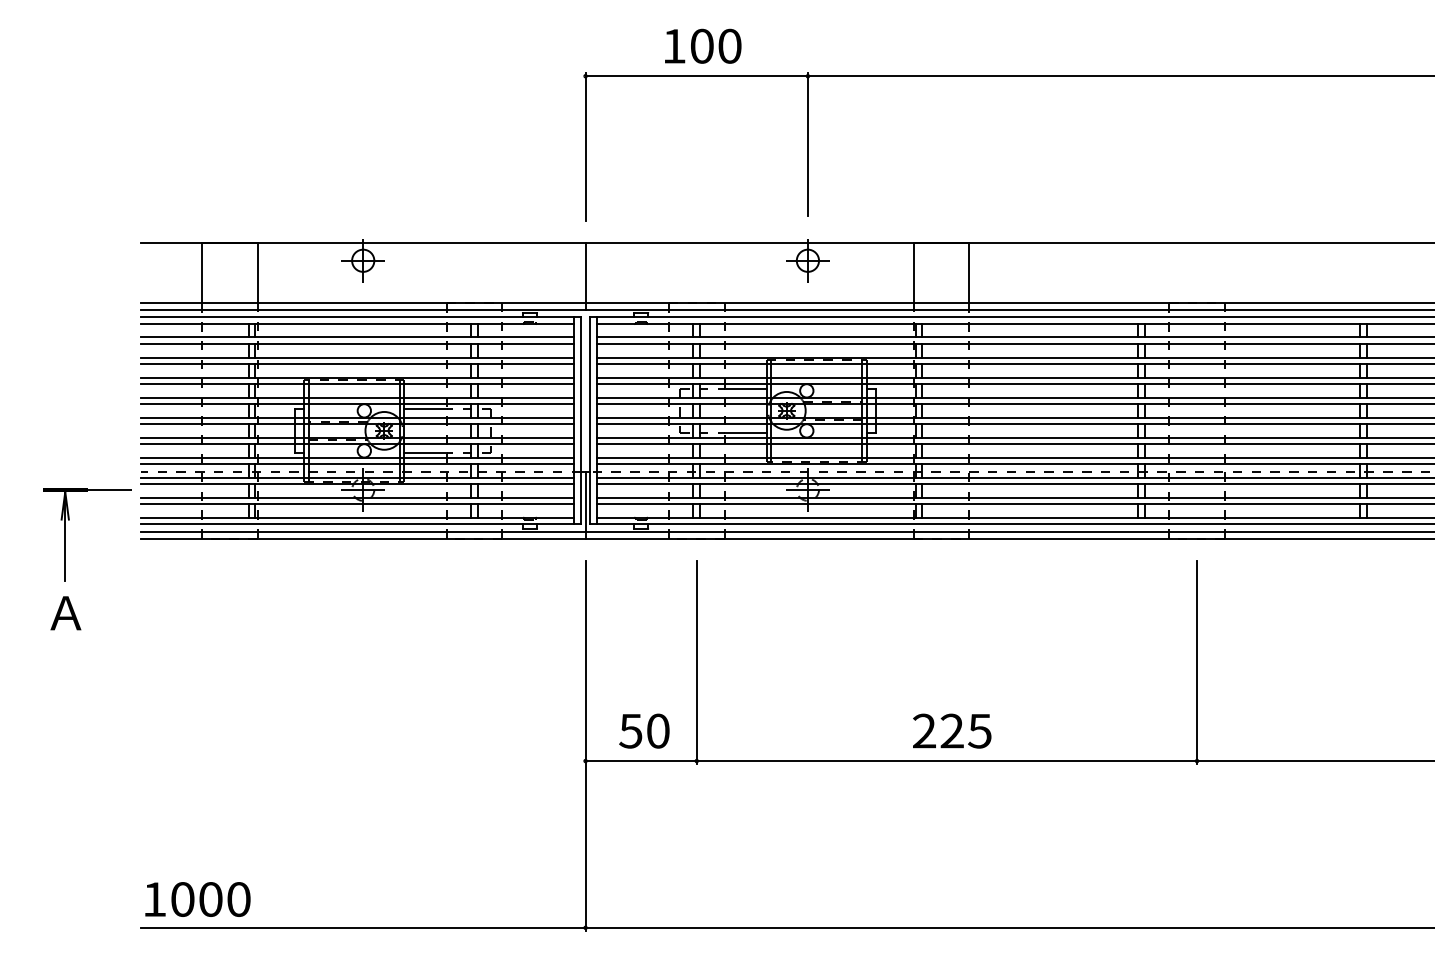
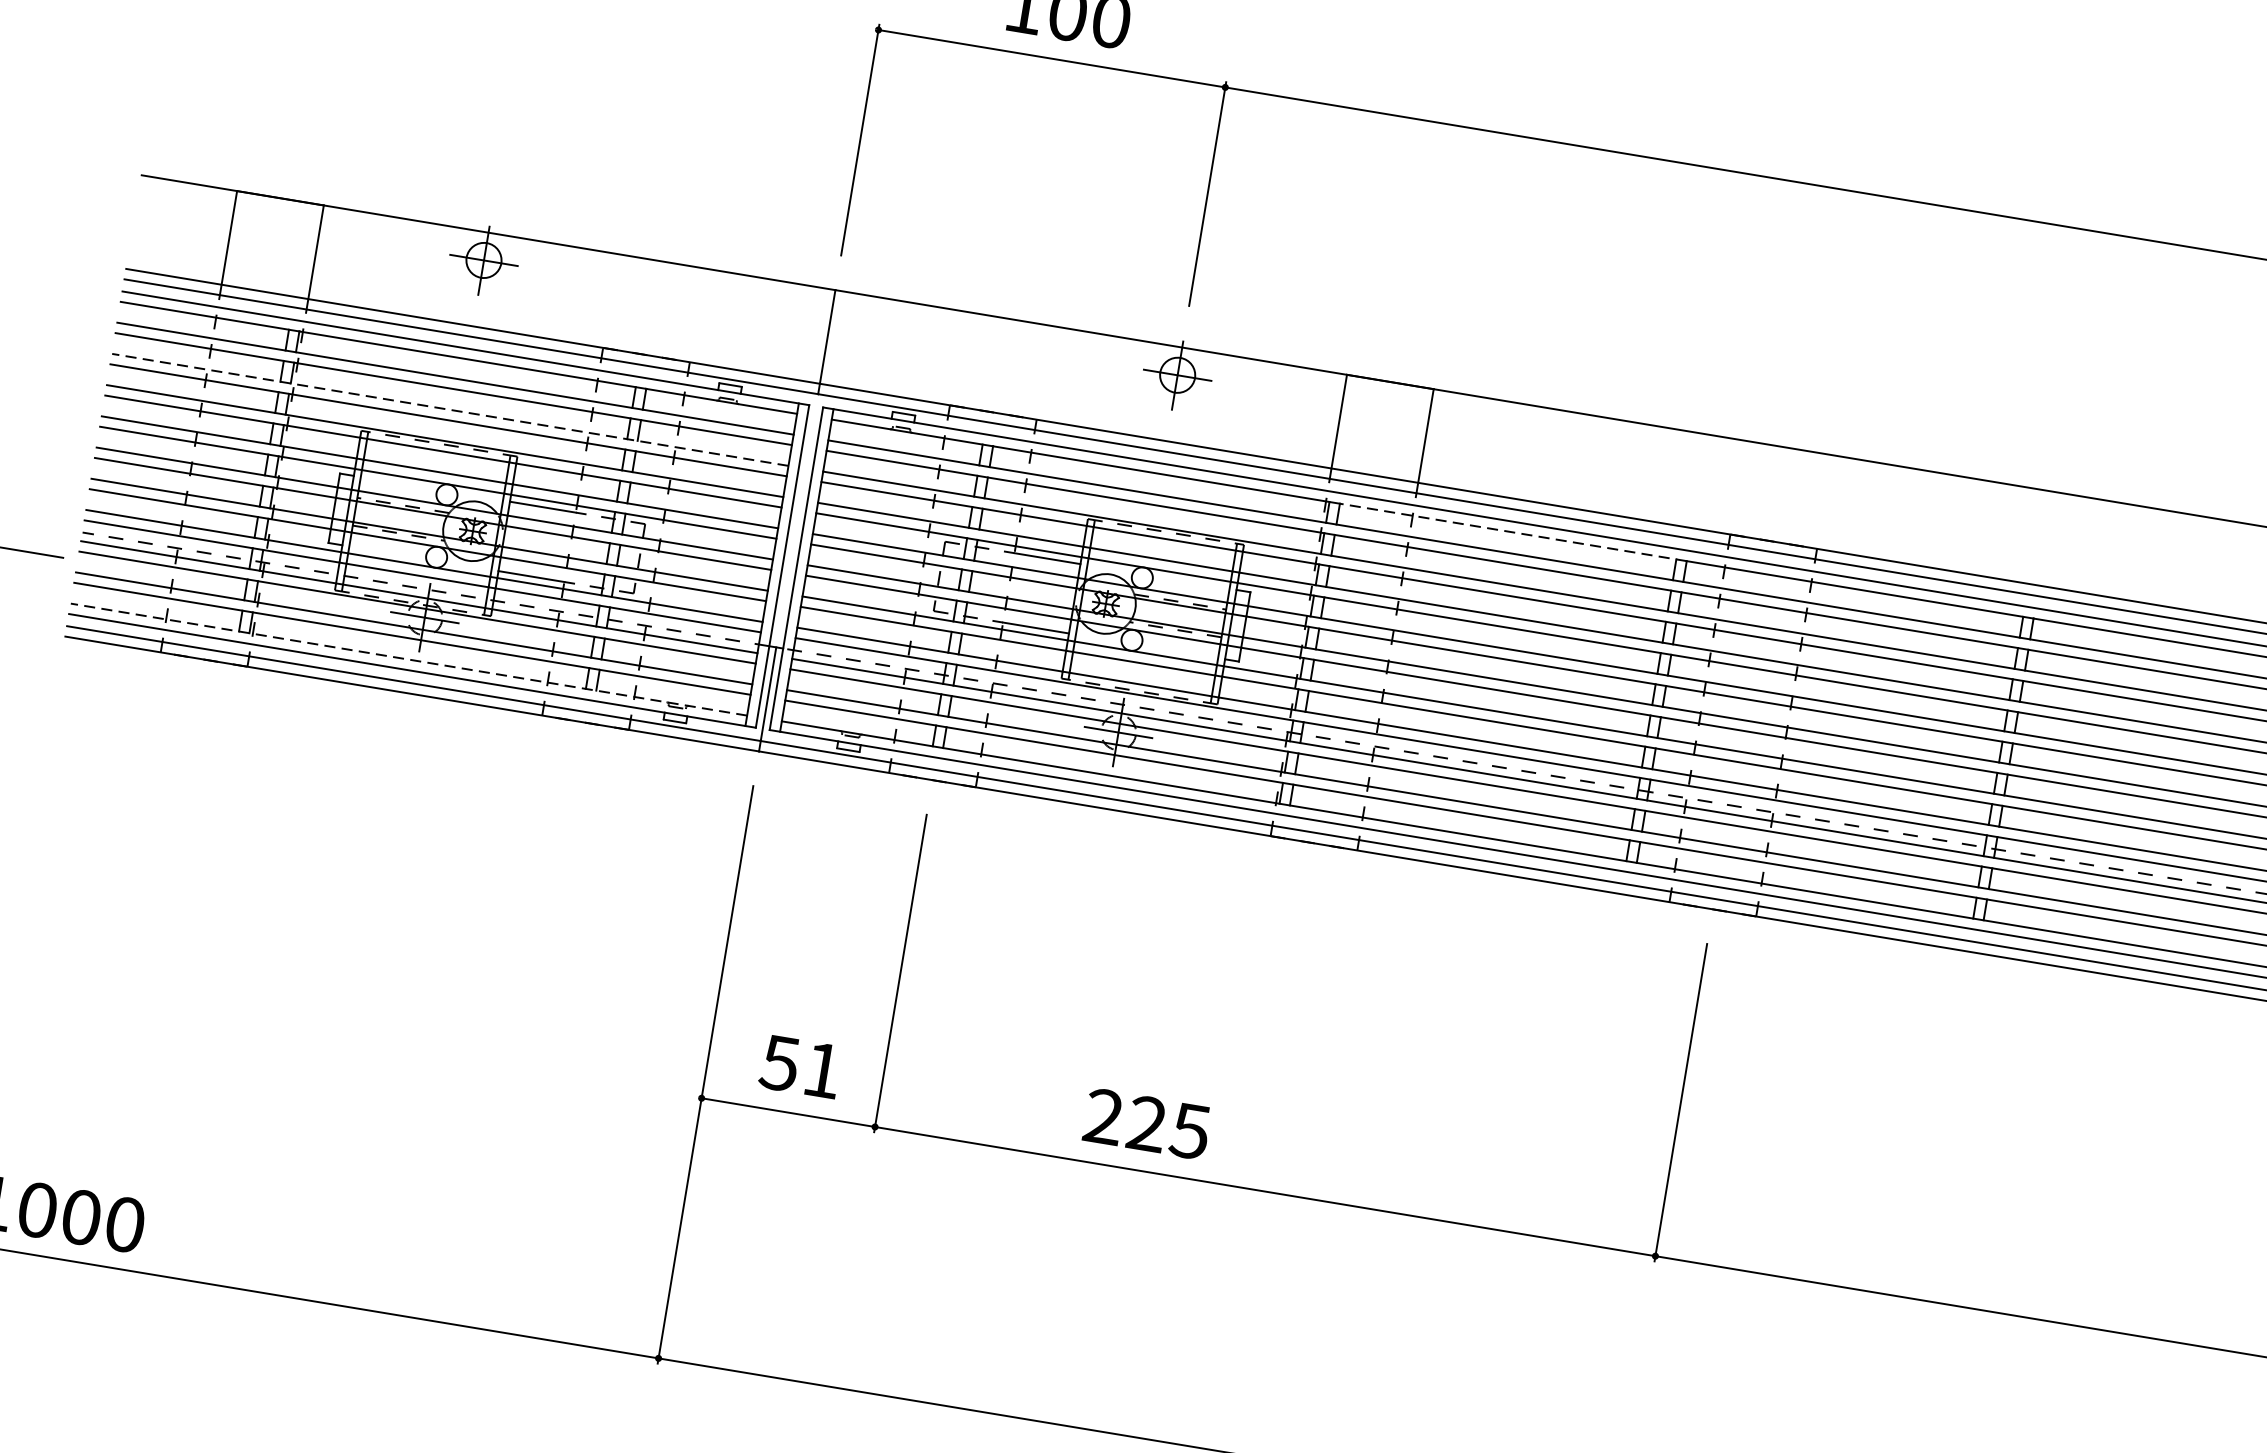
line: (1033, 324) -> (1513, 532), solid -> dashed
line: (357, 357) -> (450, 409), solid -> dashed
line: (357, 517) -> (408, 659), solid -> dashed
text: (658, 730) -> (823, 1069), 50 -> 51
text: (952, 730) -> (1147, 1123), moved

